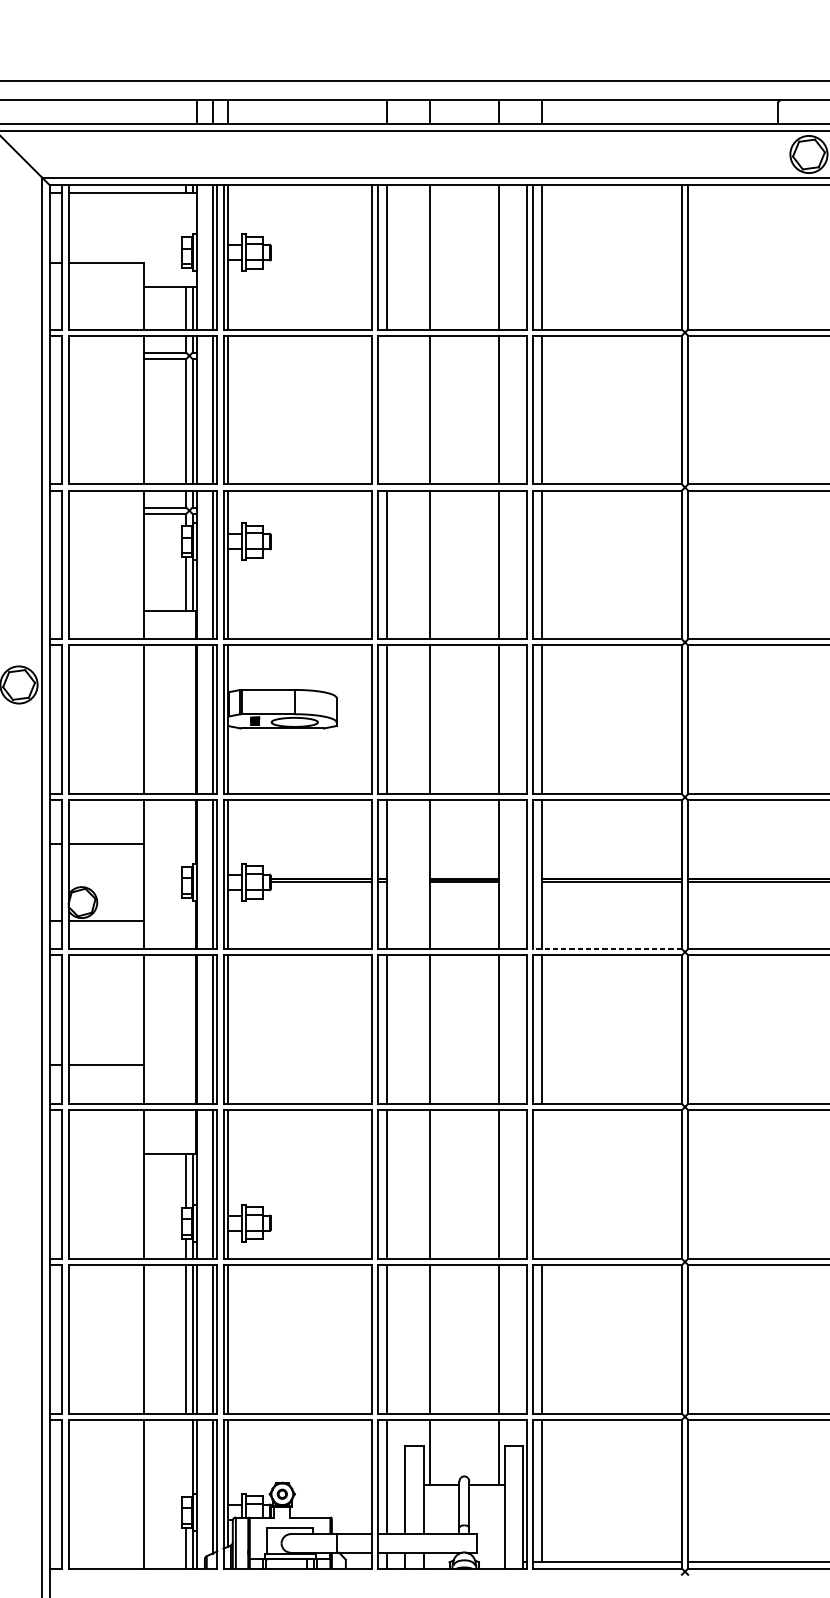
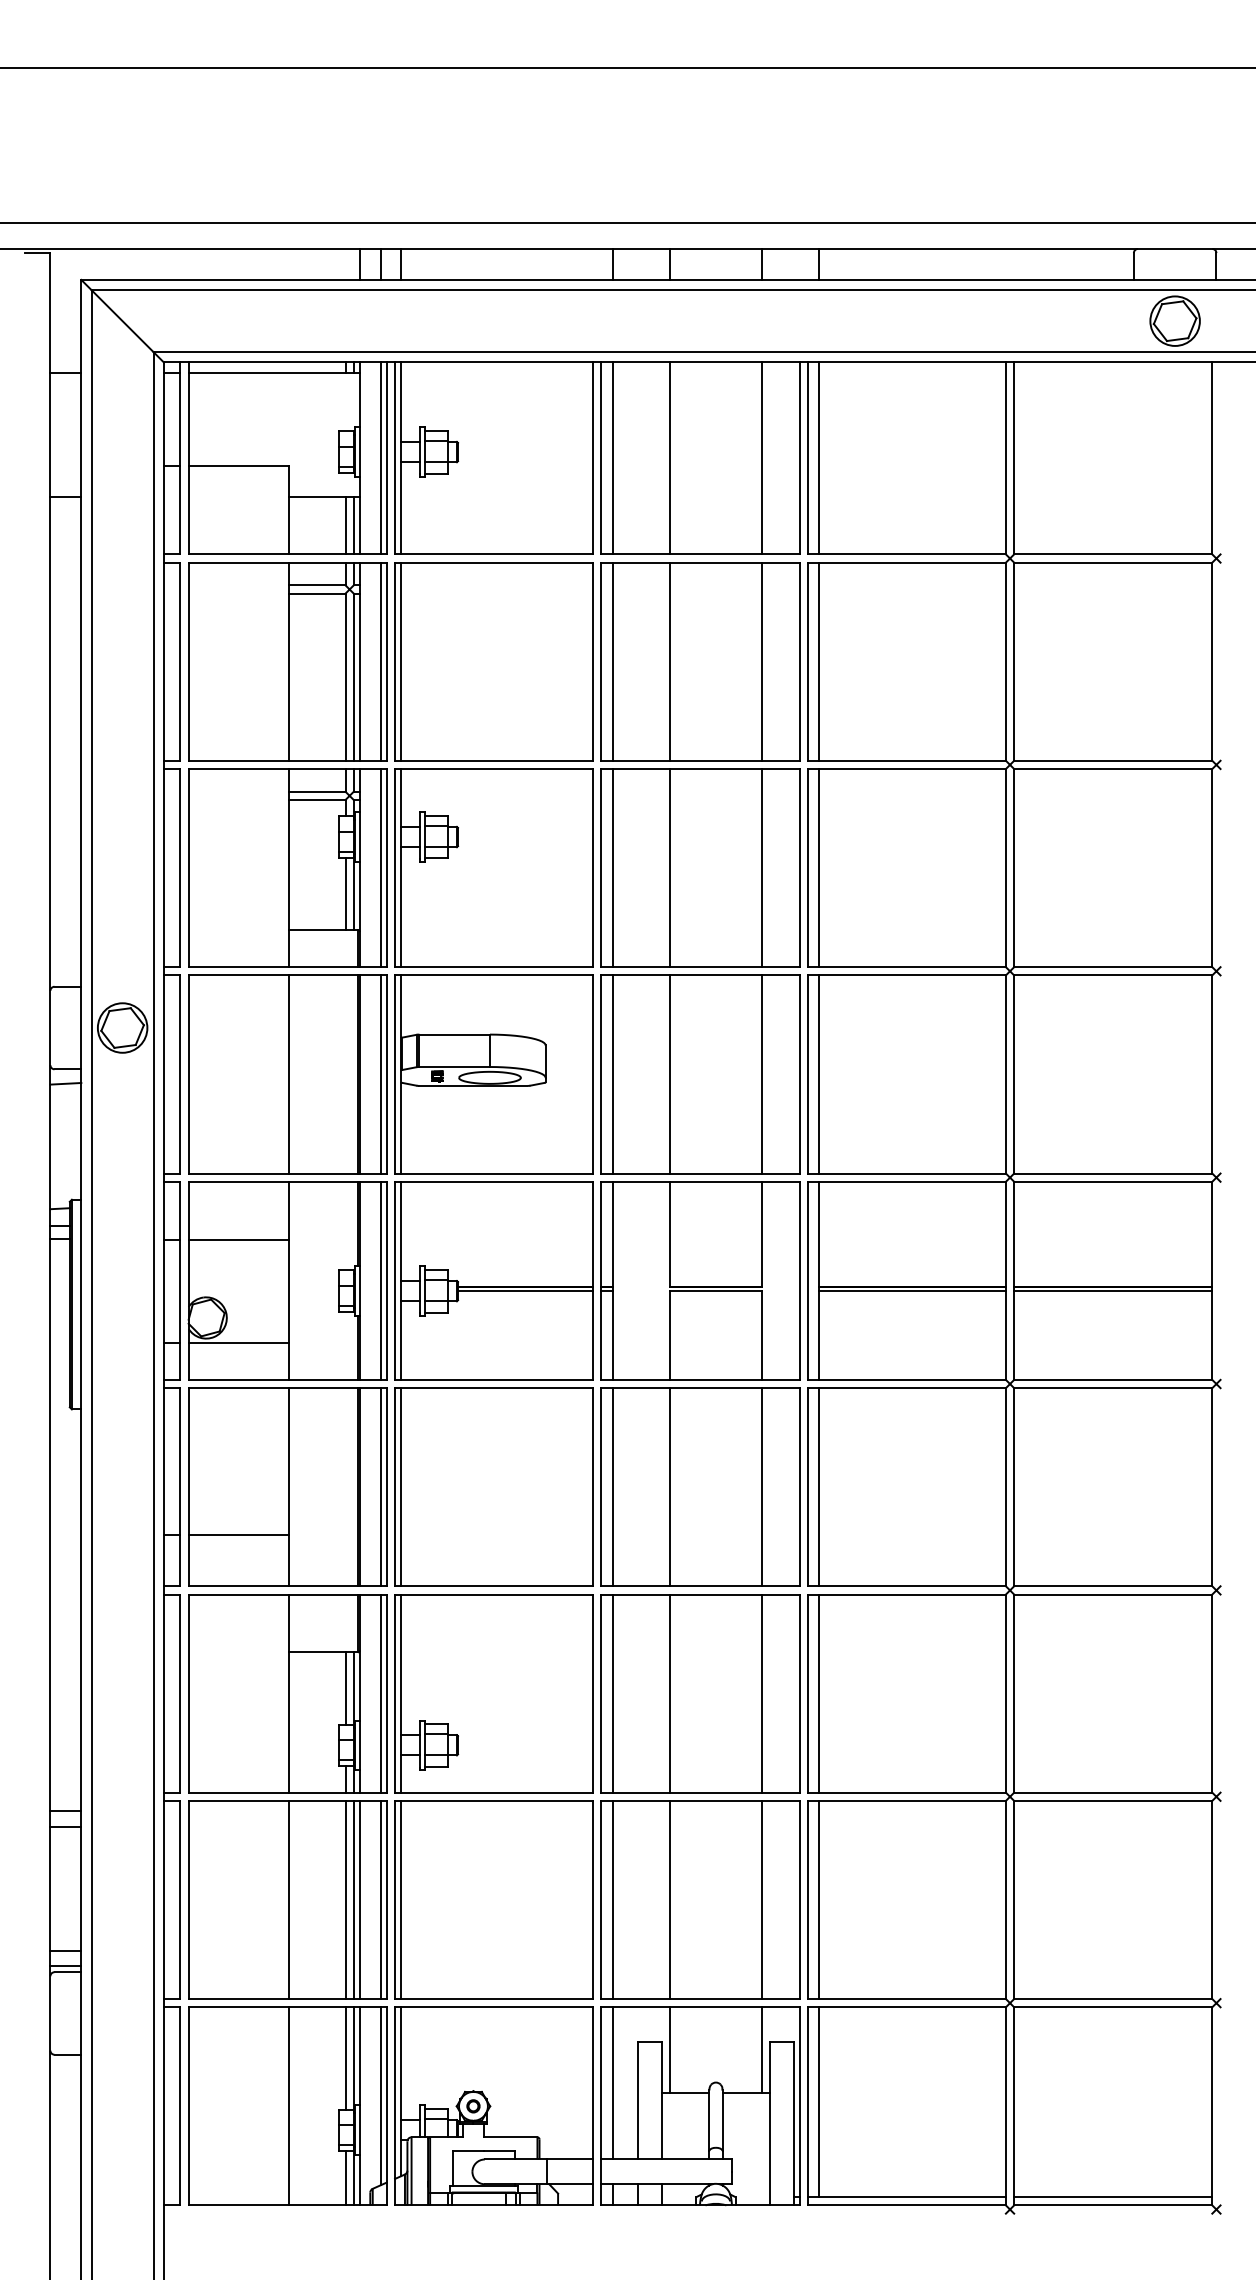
line: (386, 409) -> (612, 661), added
line: (607, 948) -> (906, 1379), dashed -> solid
line: (542, 1184) -> (819, 1693), added
line: (186, 1458) -> (345, 2058), added

